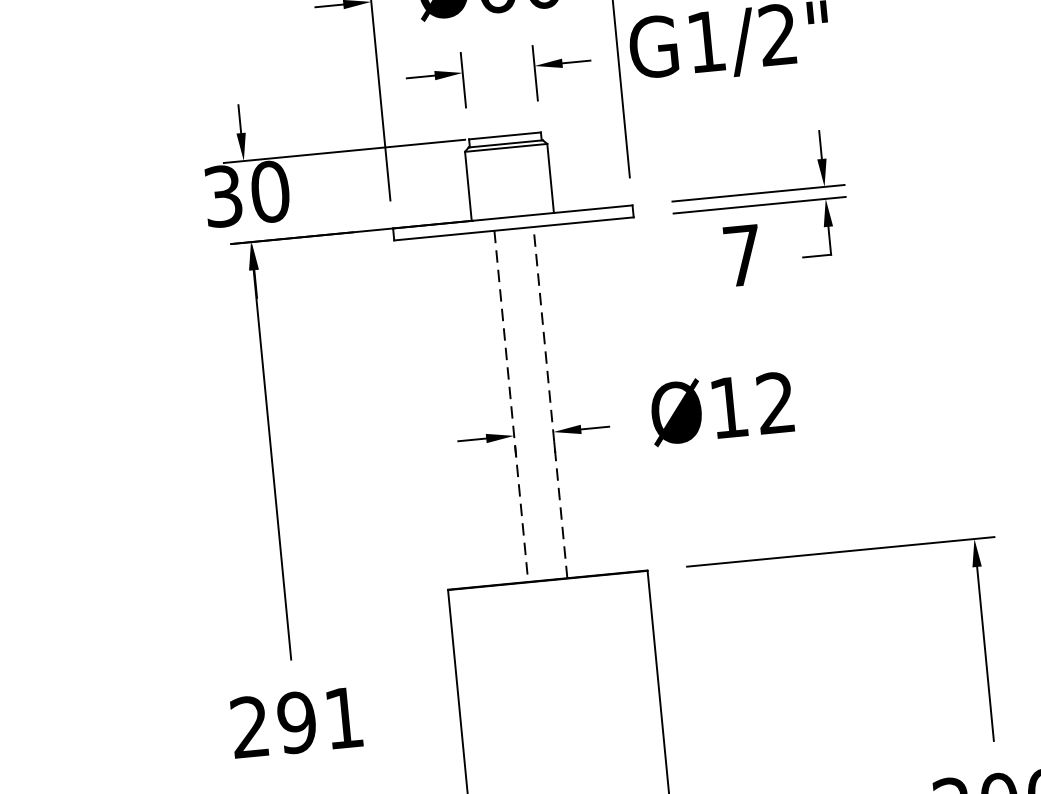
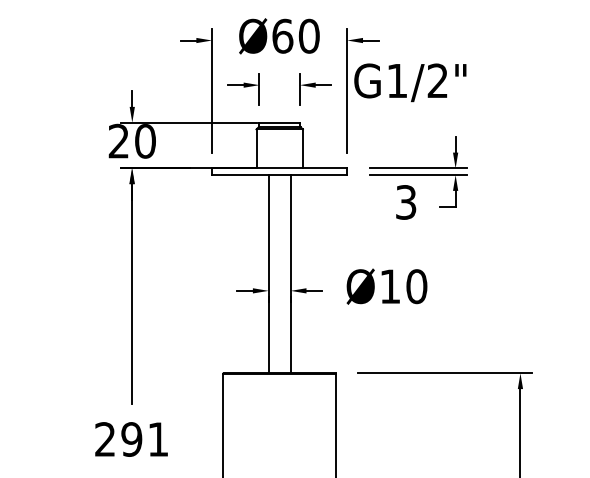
text: (222, 196) -> (118, 141), 30 -> 20
text: (743, 255) -> (406, 202), 7 -> 3
line: (549, 401) -> (290, 273), dashed -> solid
text: (775, 402) -> (416, 286), Ø12 -> Ø10
line: (511, 406) -> (268, 274), dashed -> solid

